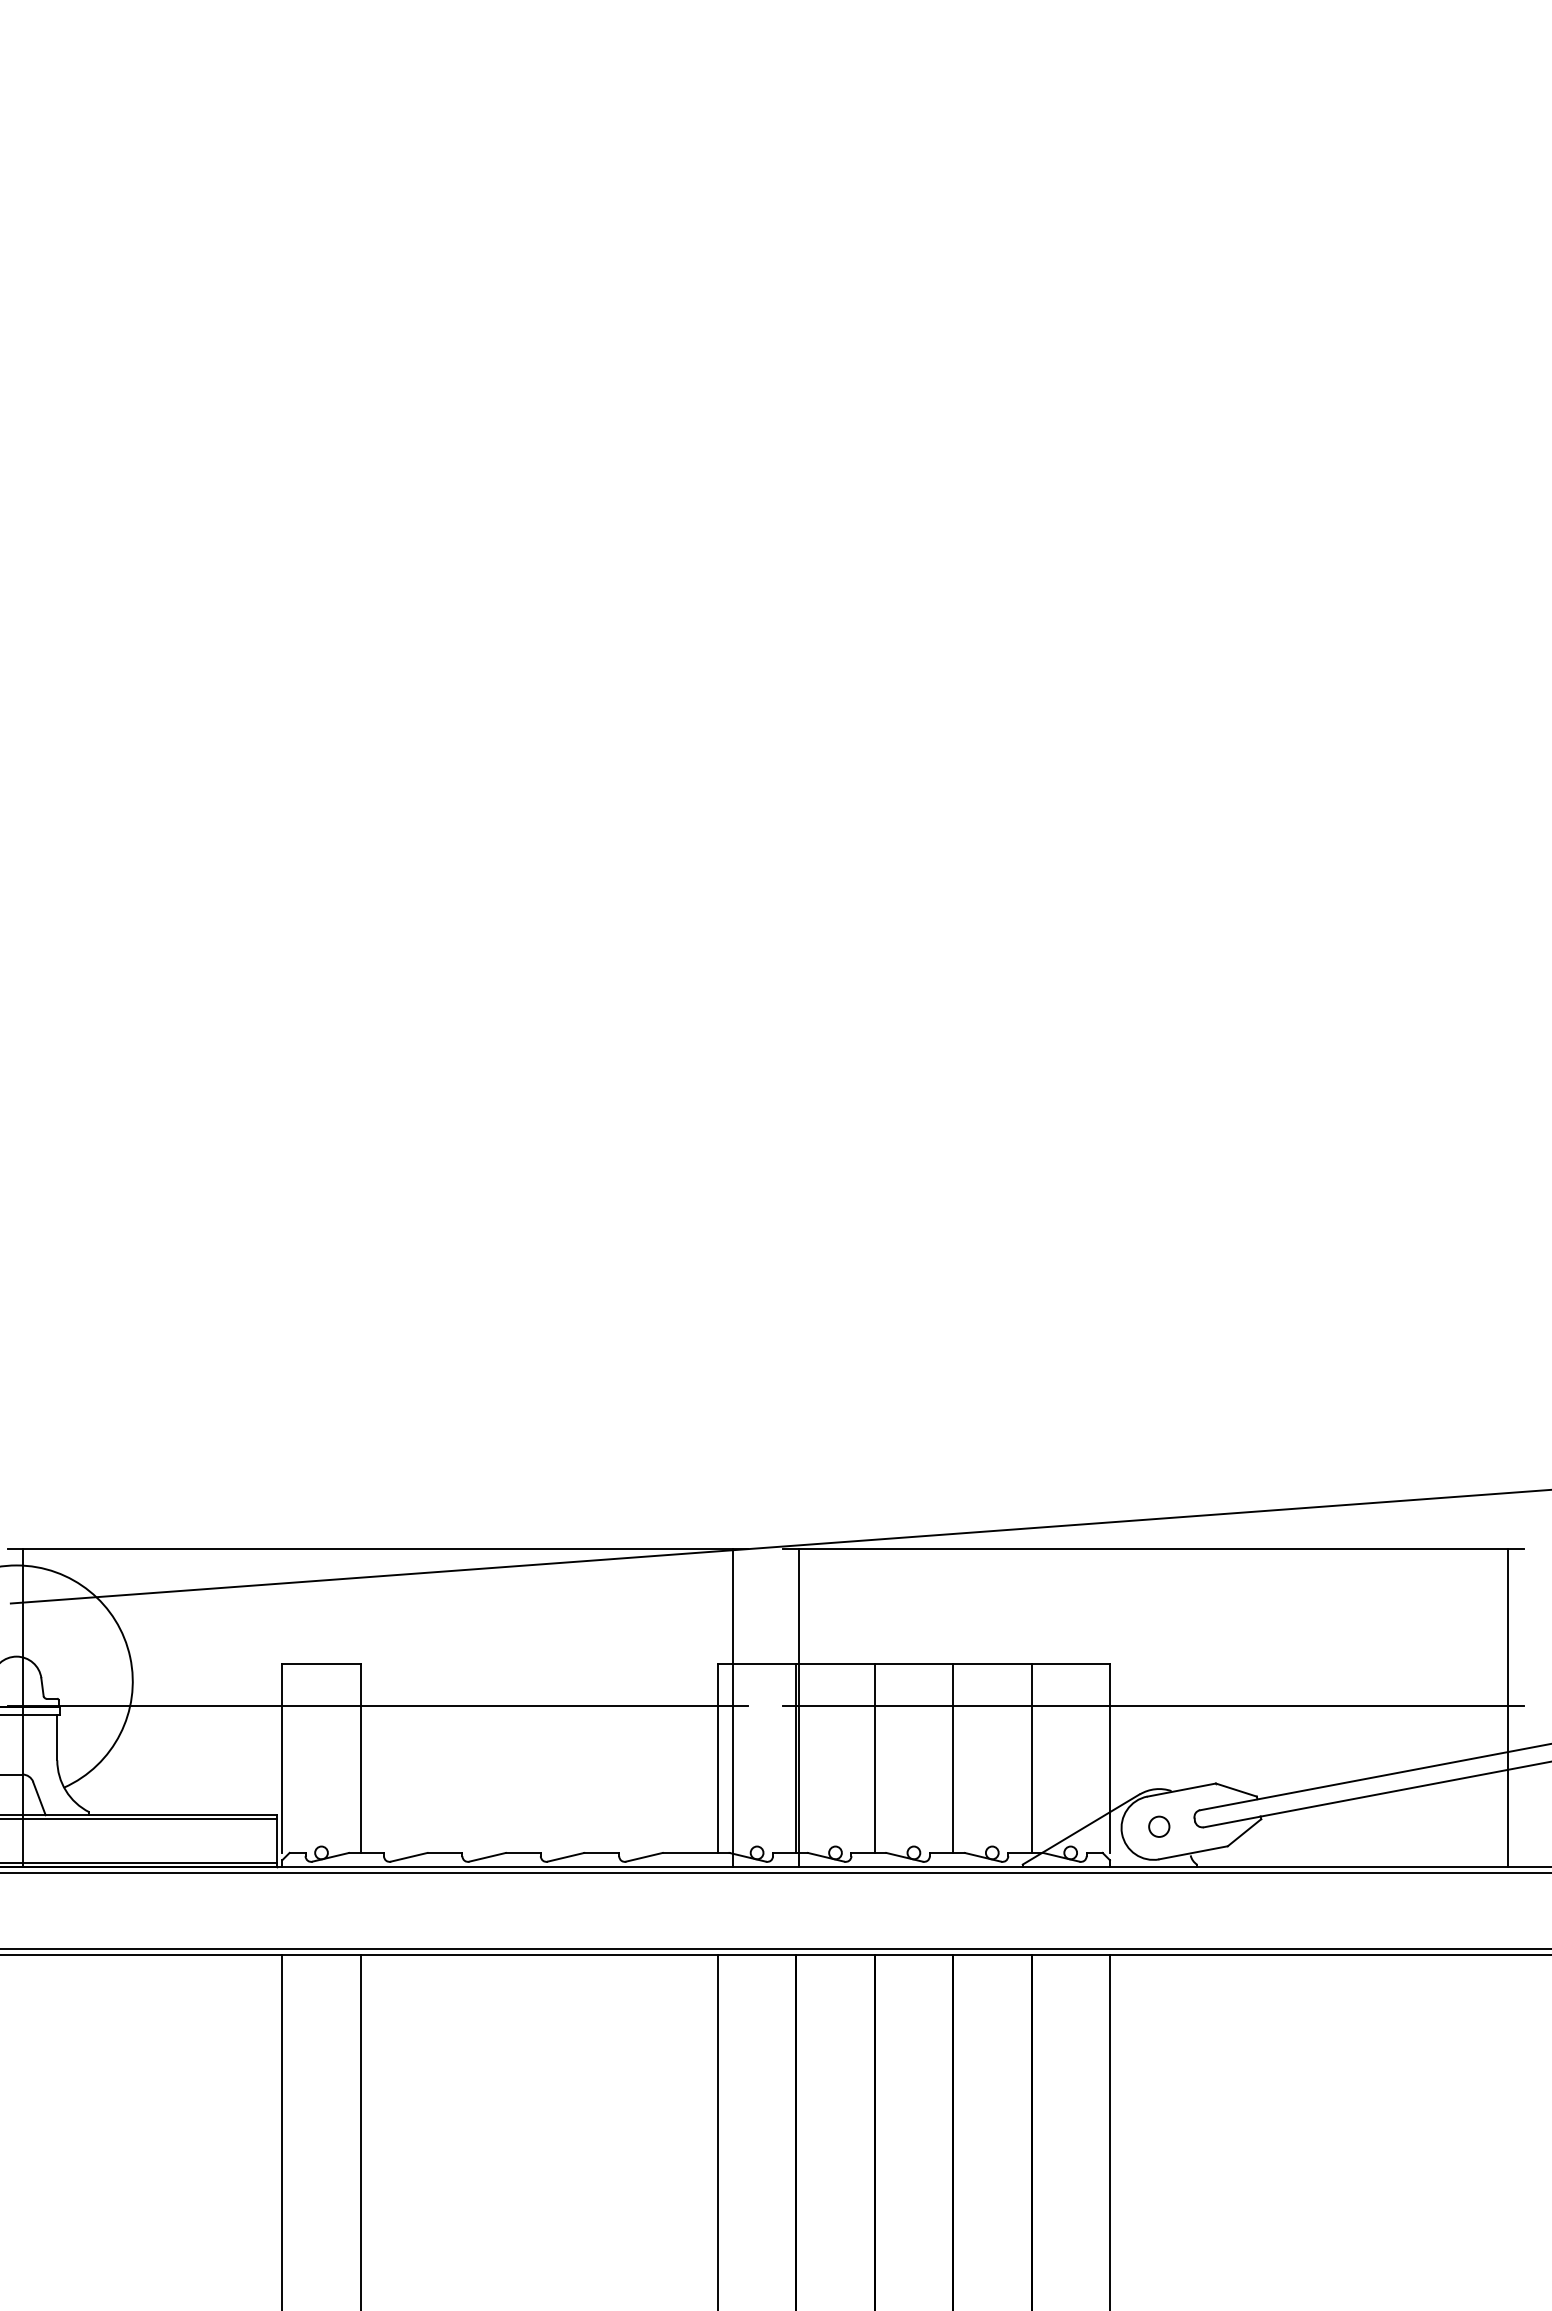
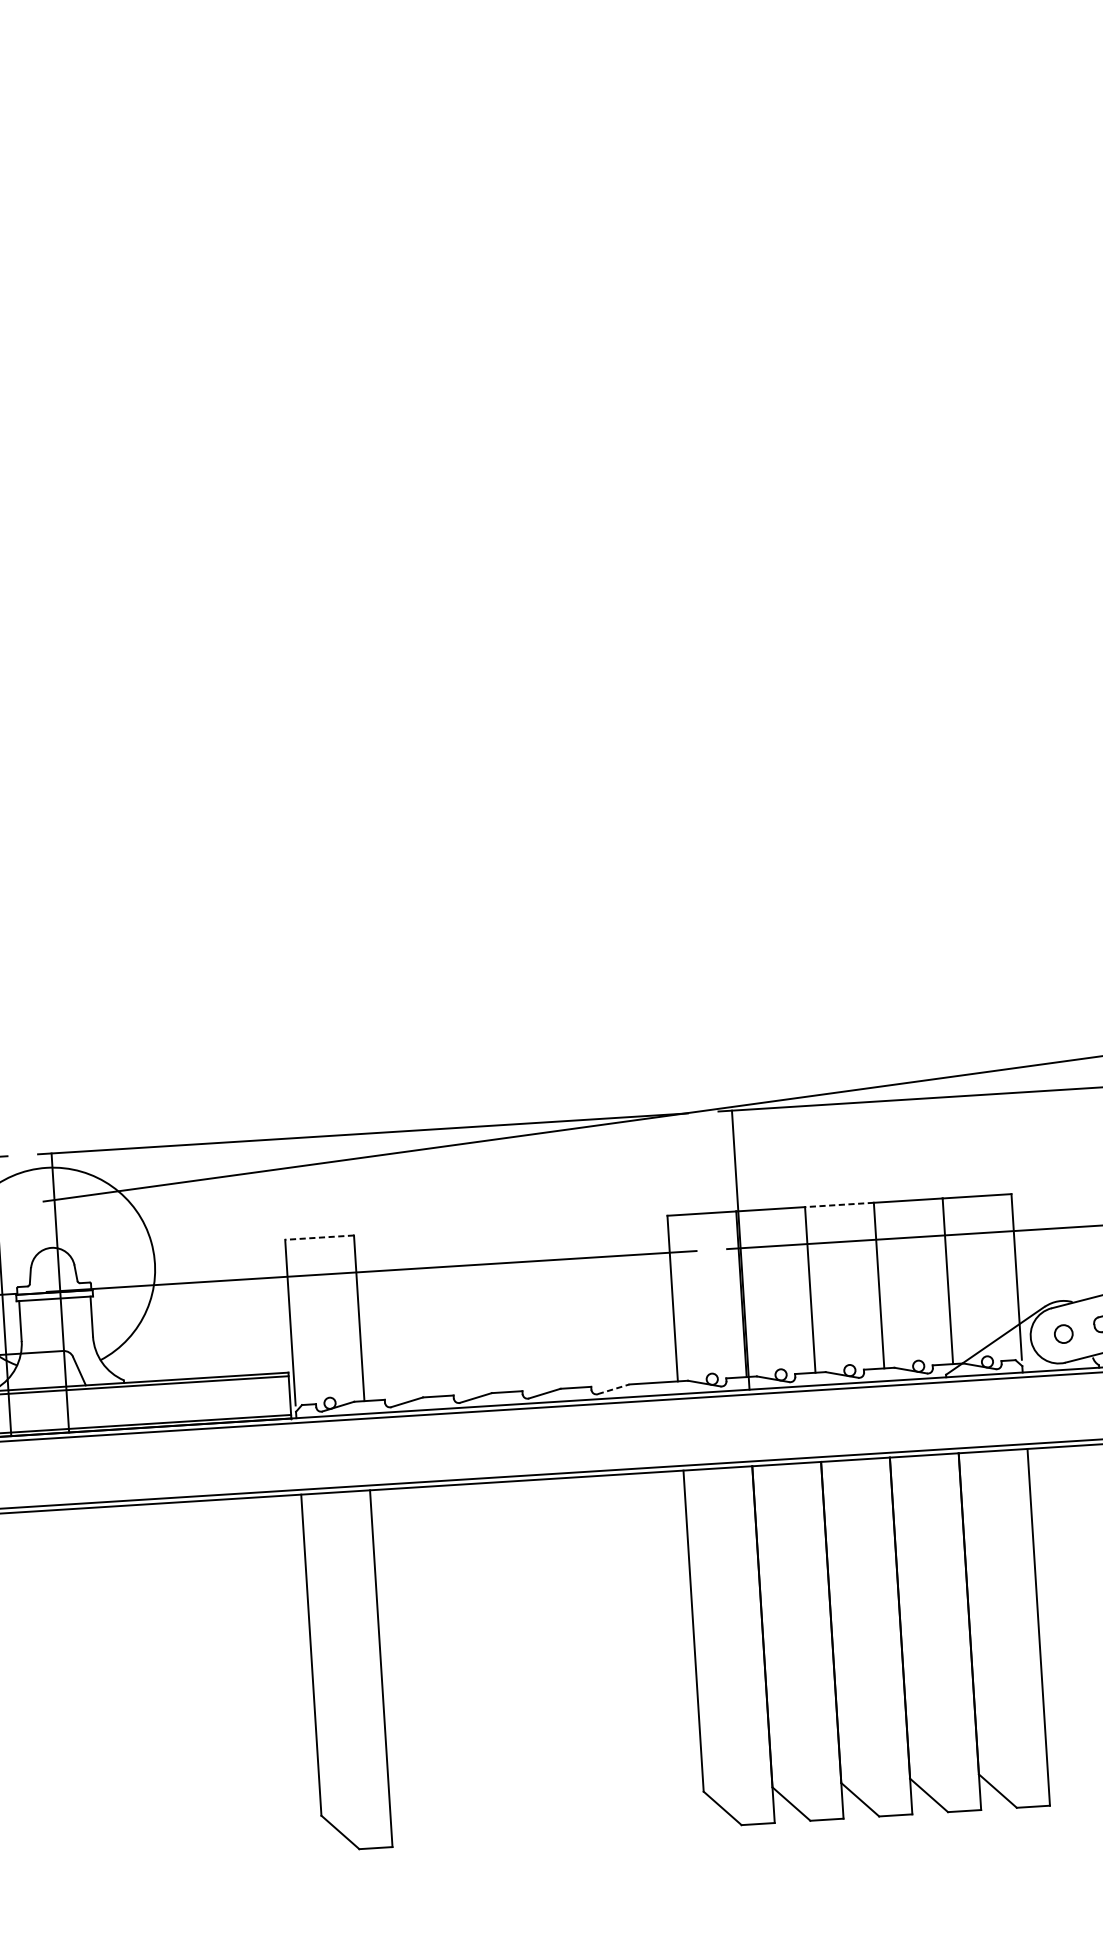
line: (321, 1664) -> (319, 1237), solid -> dashed
line: (913, 1664) -> (839, 1205), solid -> dashed
line: (732, 1708) -> (682, 1253), removed
line: (644, 1857) -> (613, 1389), solid -> dashed

